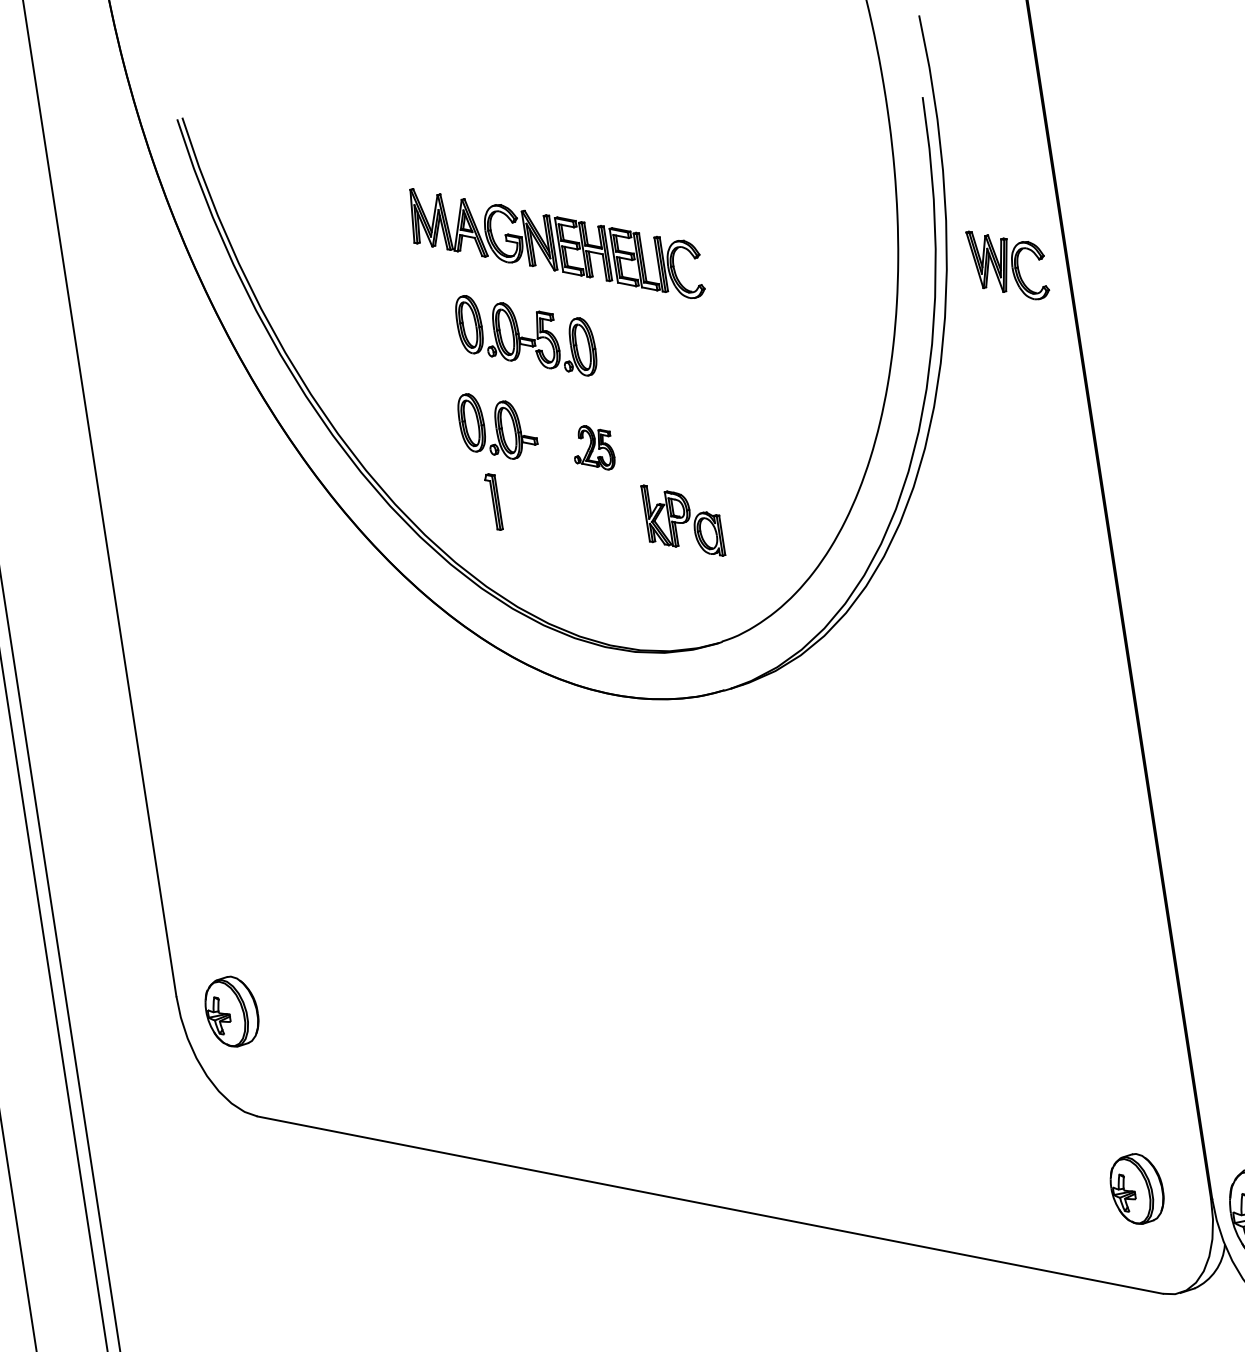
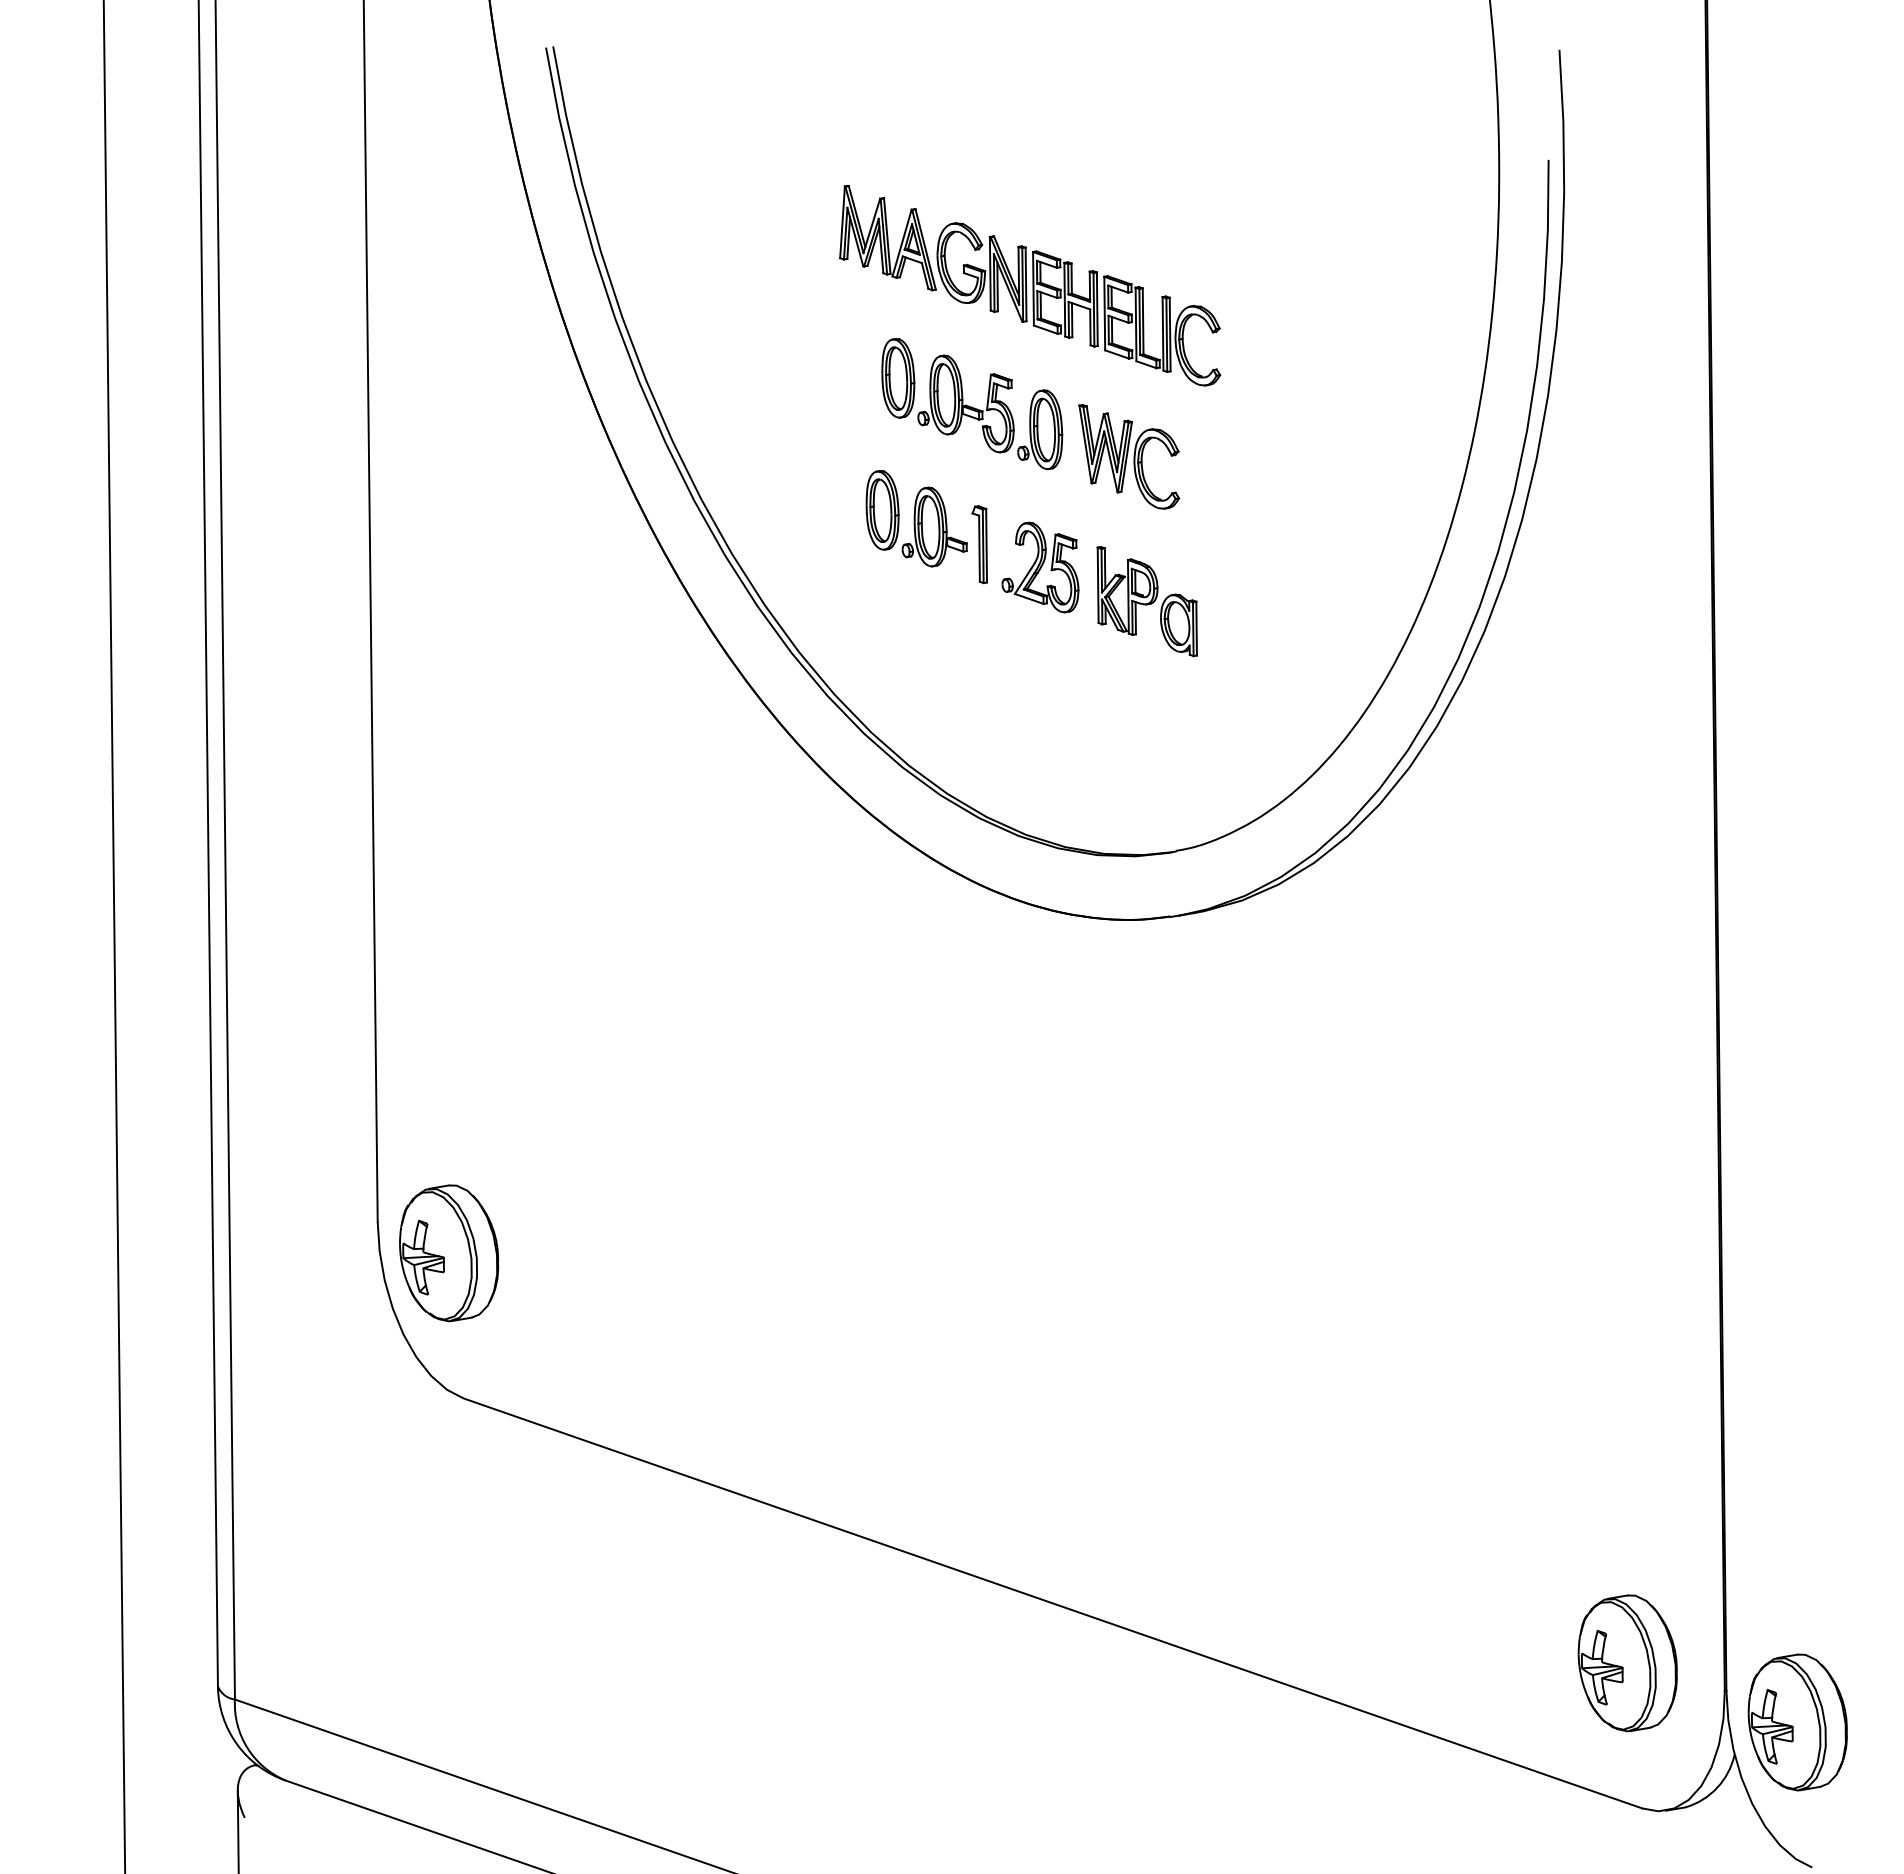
part: (1008, 264) -> (1129, 456), moved
part: (593, 448) -> (1040, 567), size x1.43
part: (493, 502) -> (979, 544), moved
part: (682, 520) -> (1146, 601), moved
part: (232, 1011) -> (449, 1253), size x1.43
part: (1137, 1189) -> (1627, 1663), size x1.43

